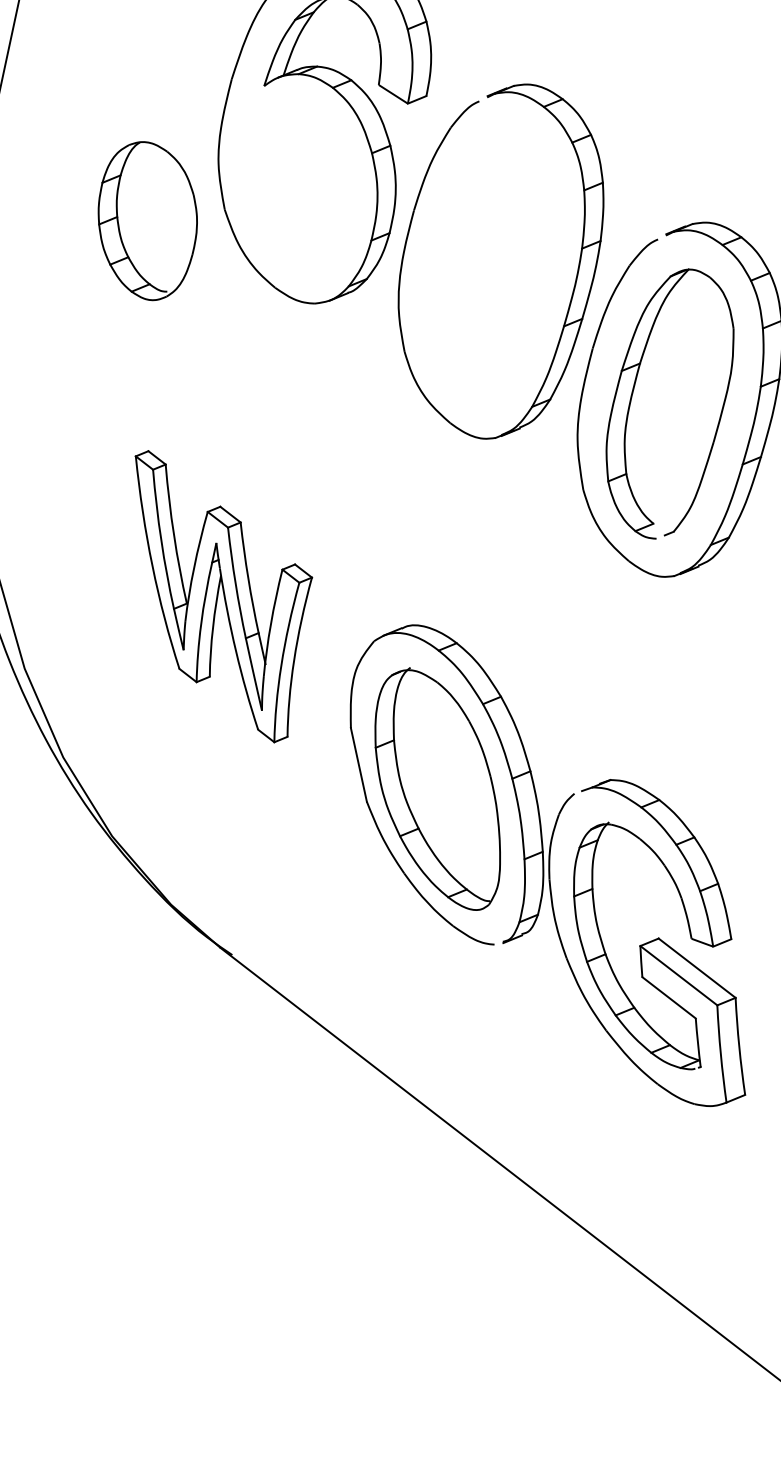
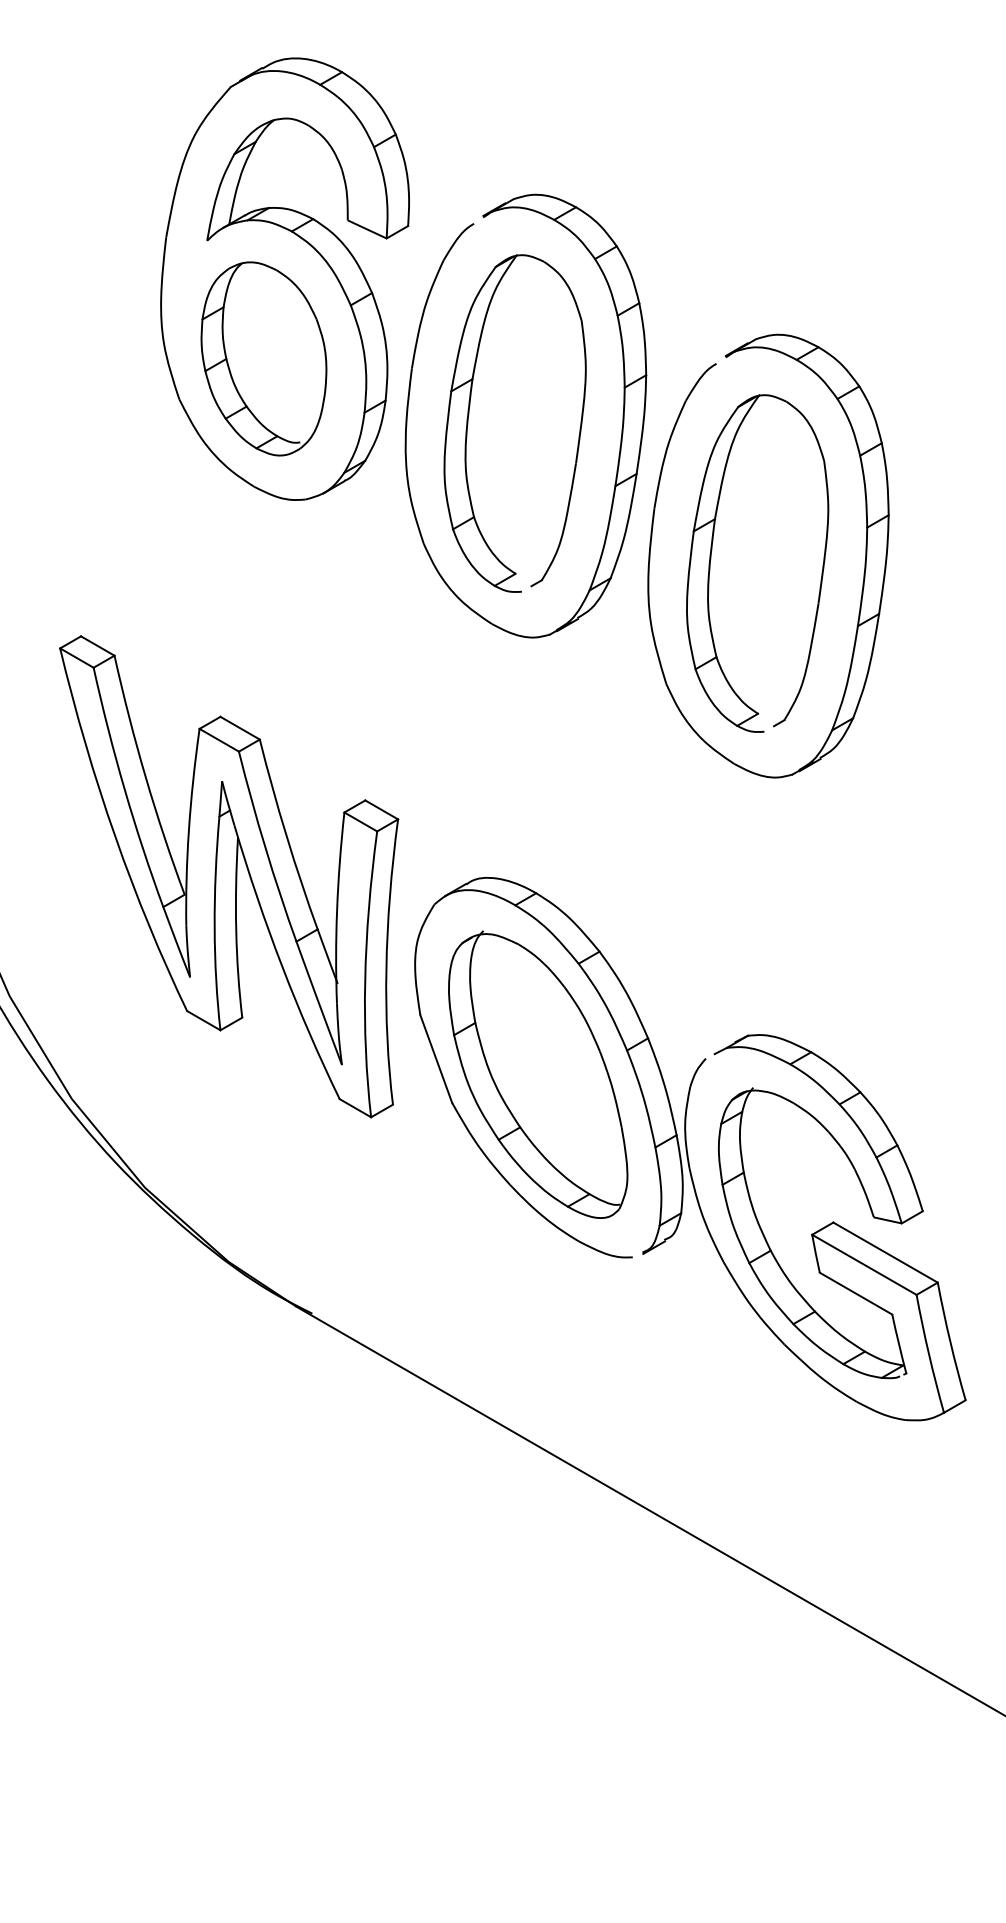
part: (146, 220) -> (263, 358), moved
part: (455, 253) -> (469, 414), added
part: (213, 596) -> (229, 876), size x1.43

